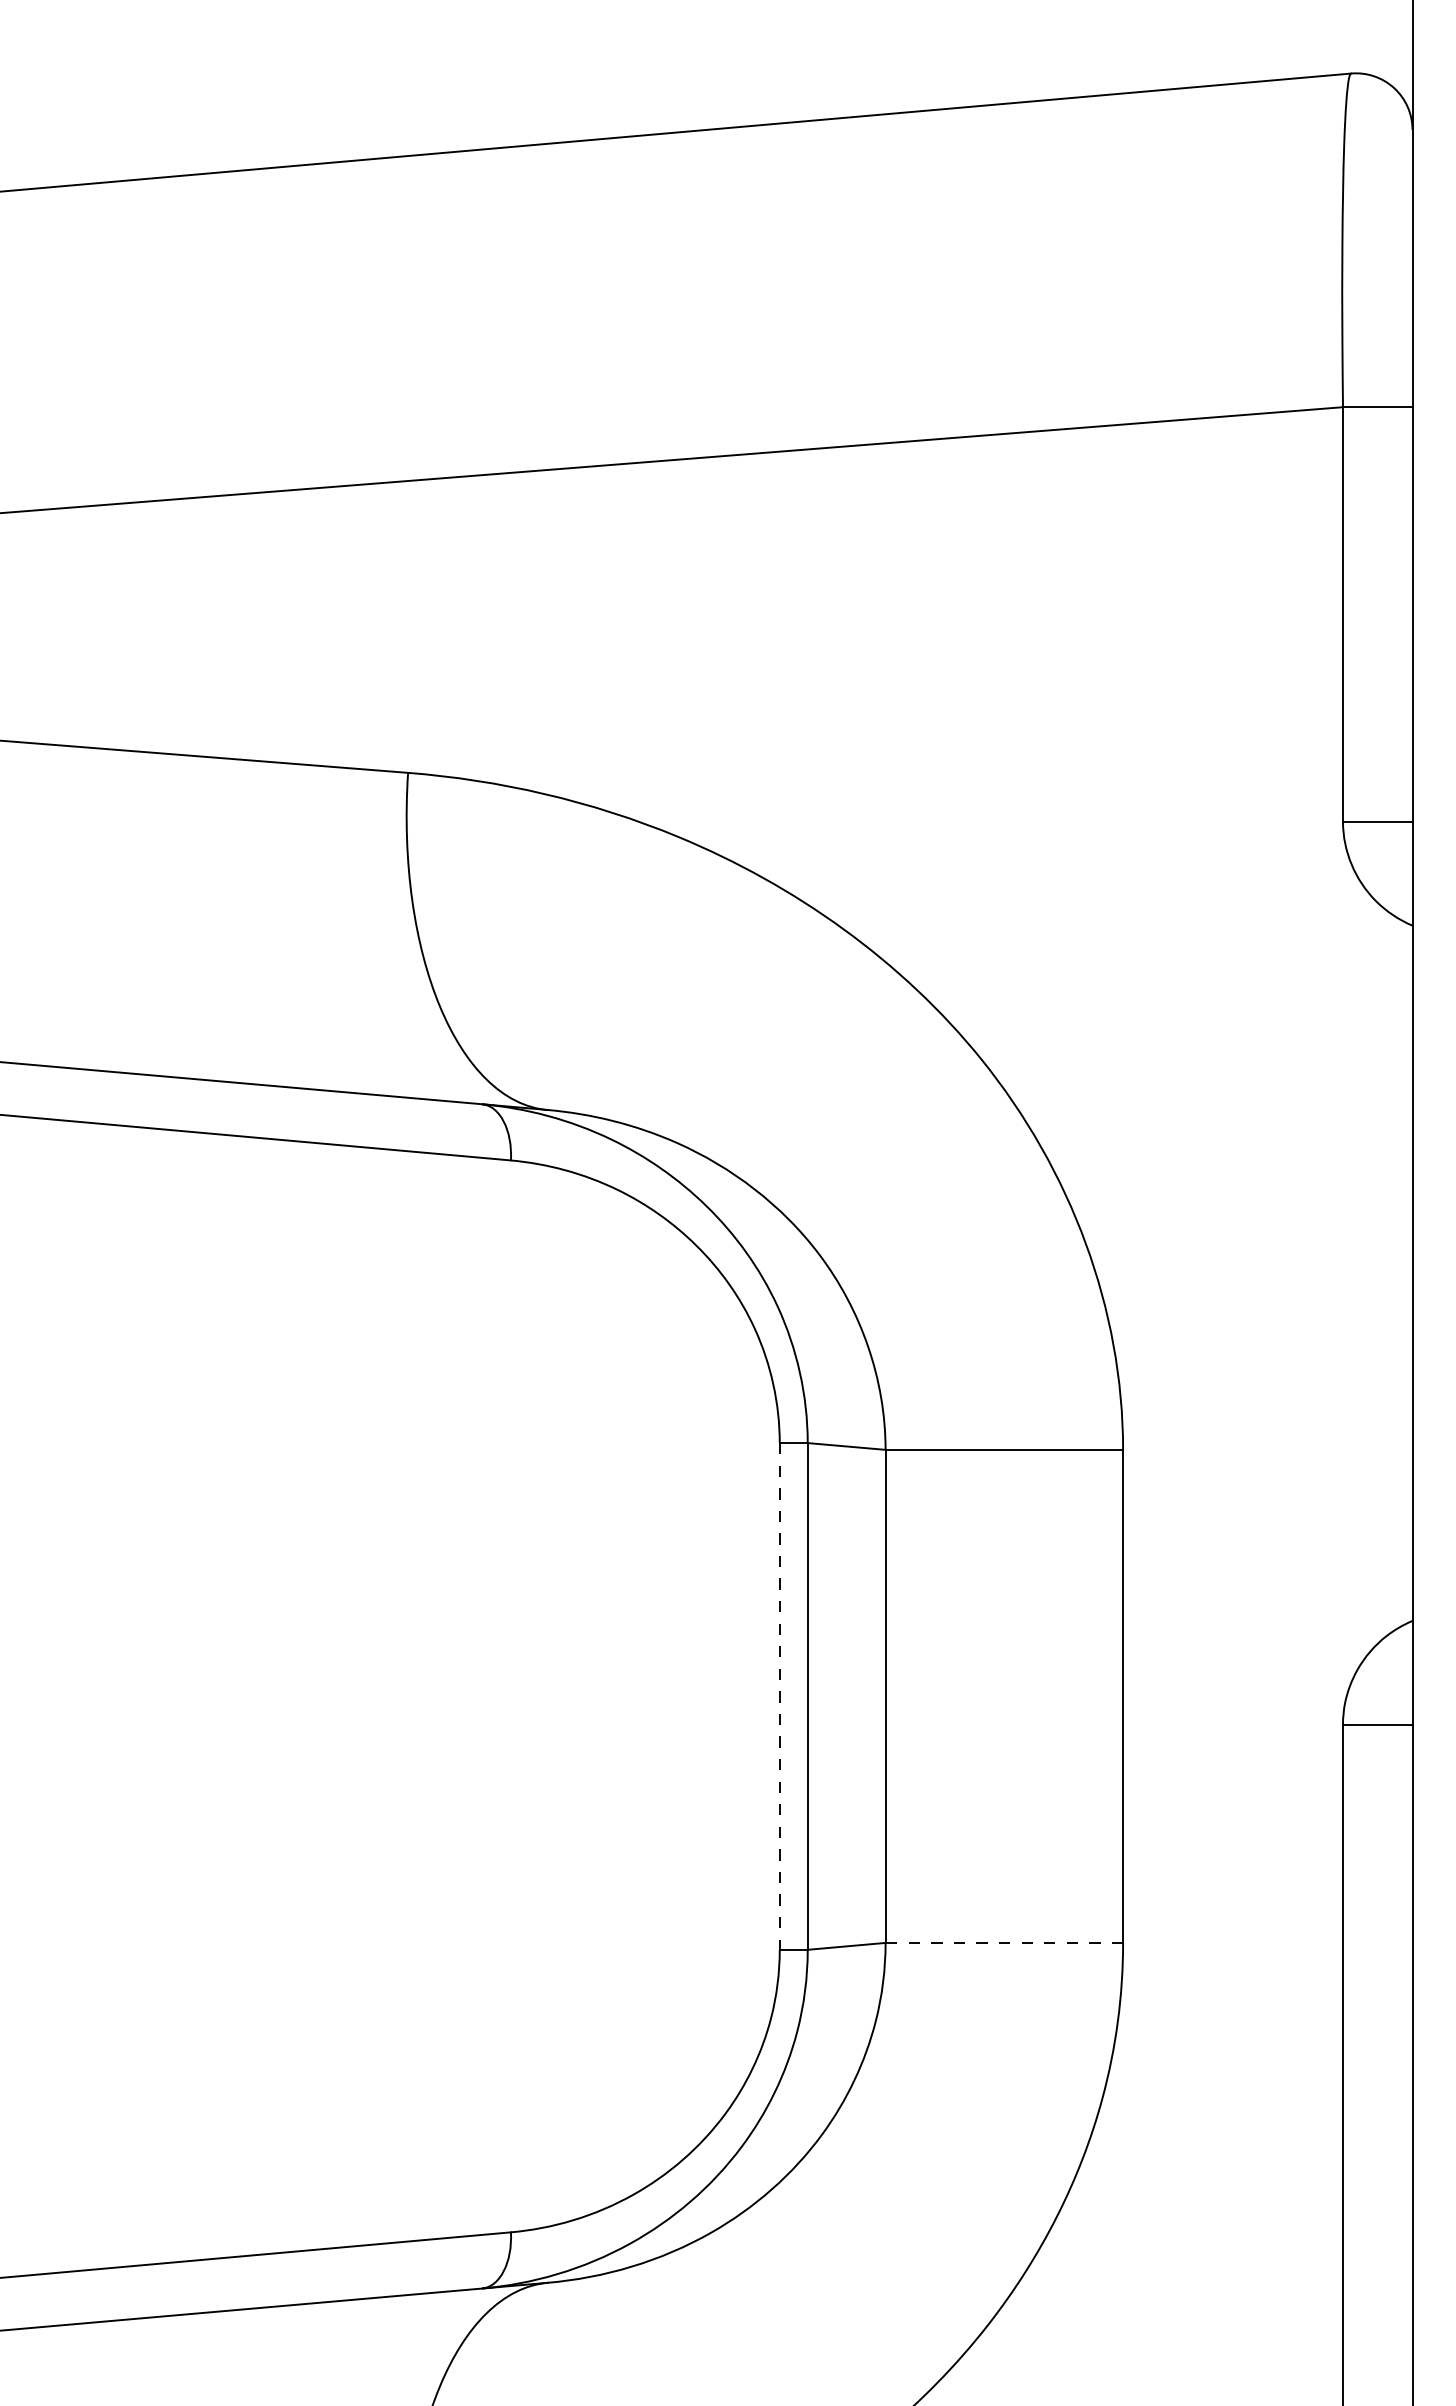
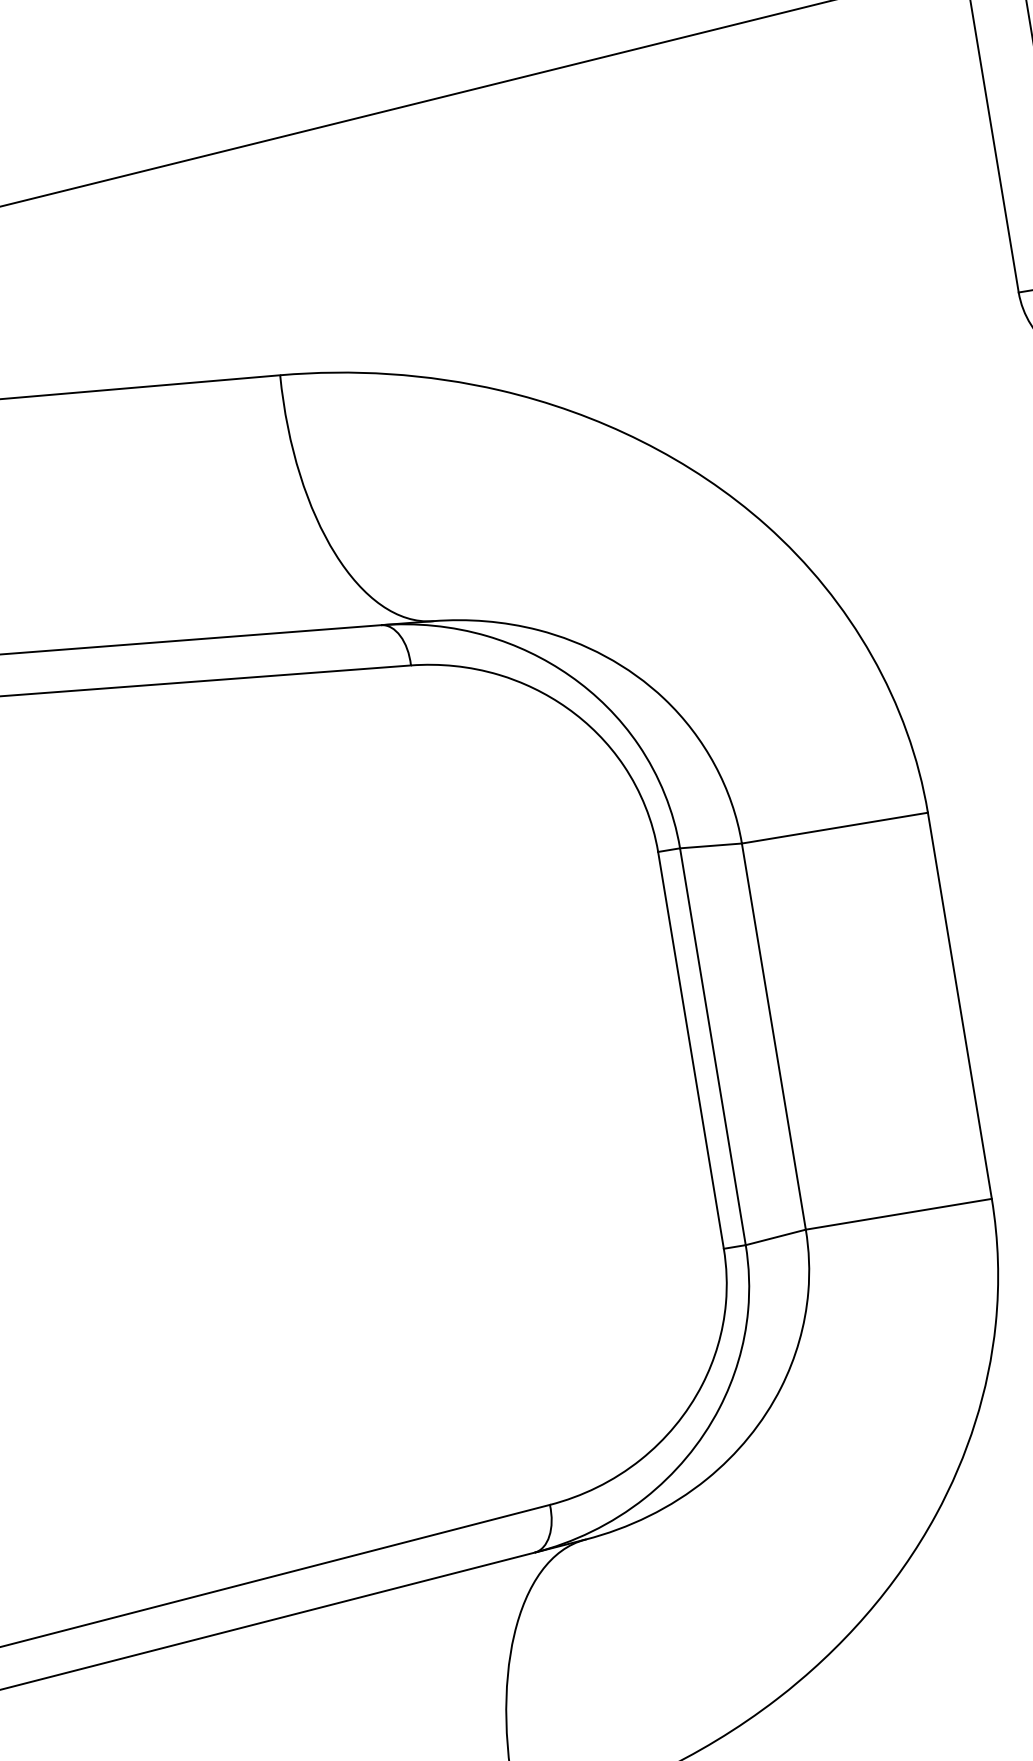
line: (779, 1696) -> (690, 1050), dashed -> solid
line: (1004, 1942) -> (898, 1213), dashed -> solid

